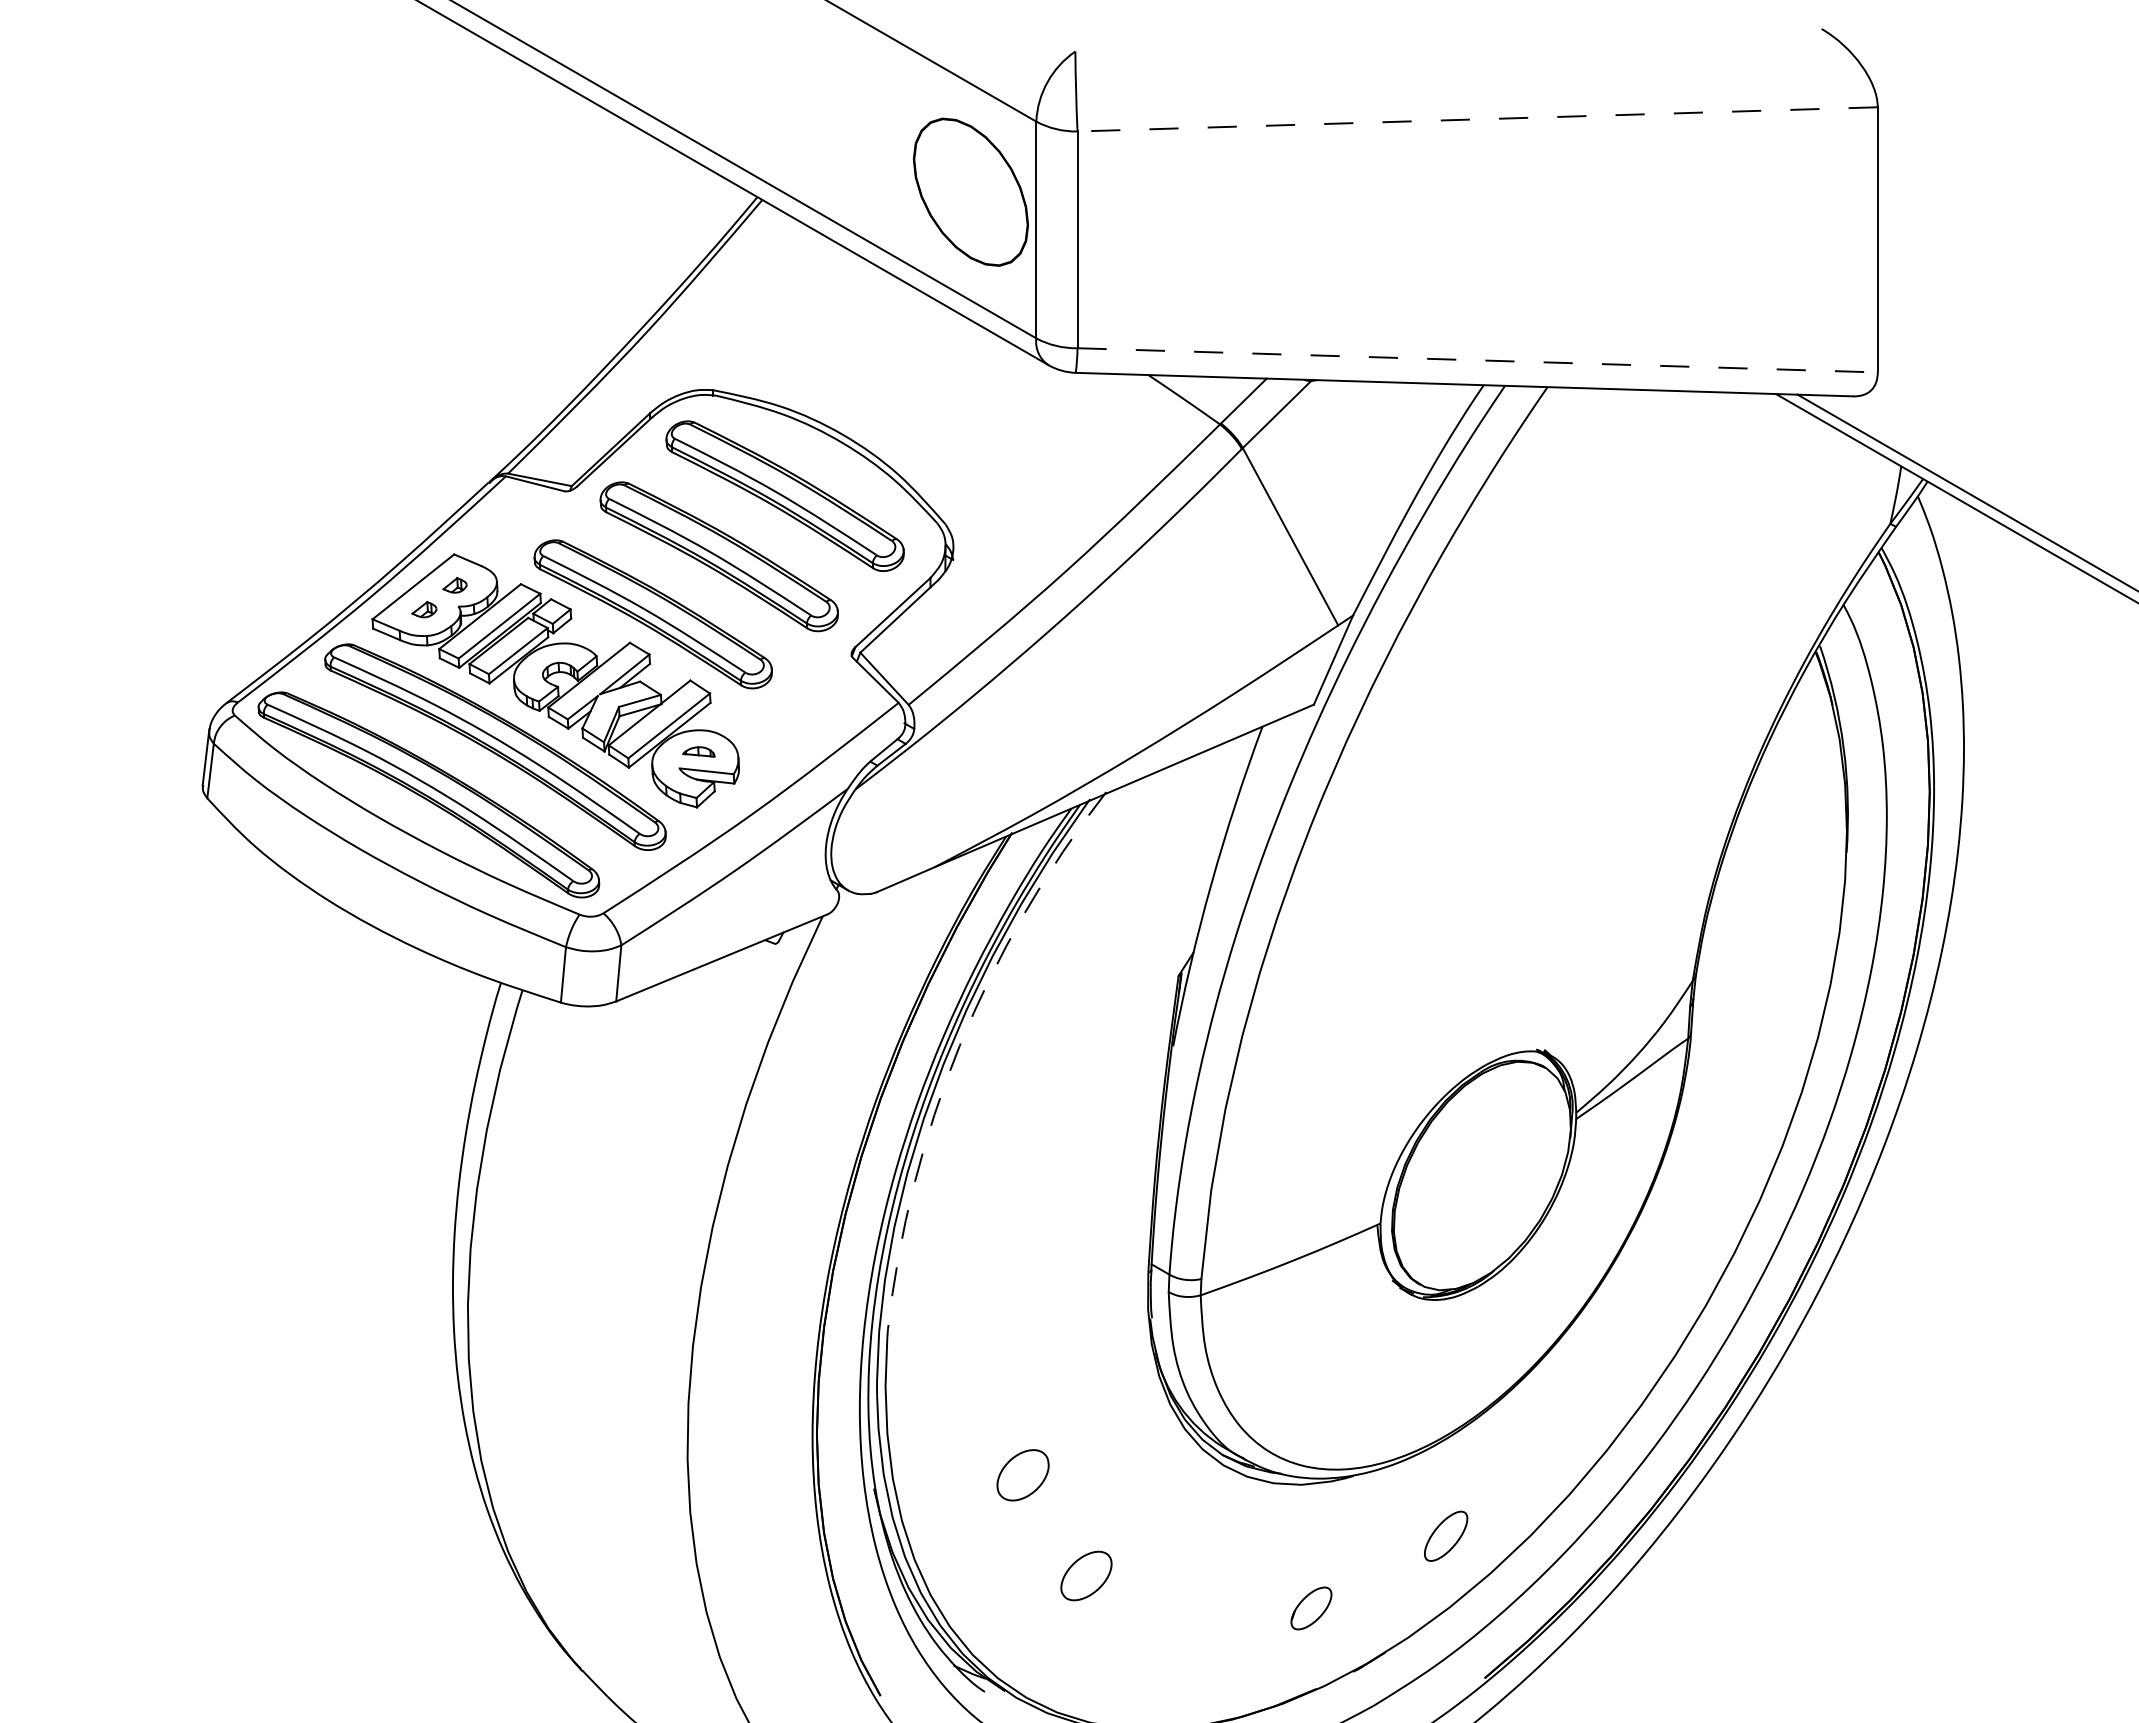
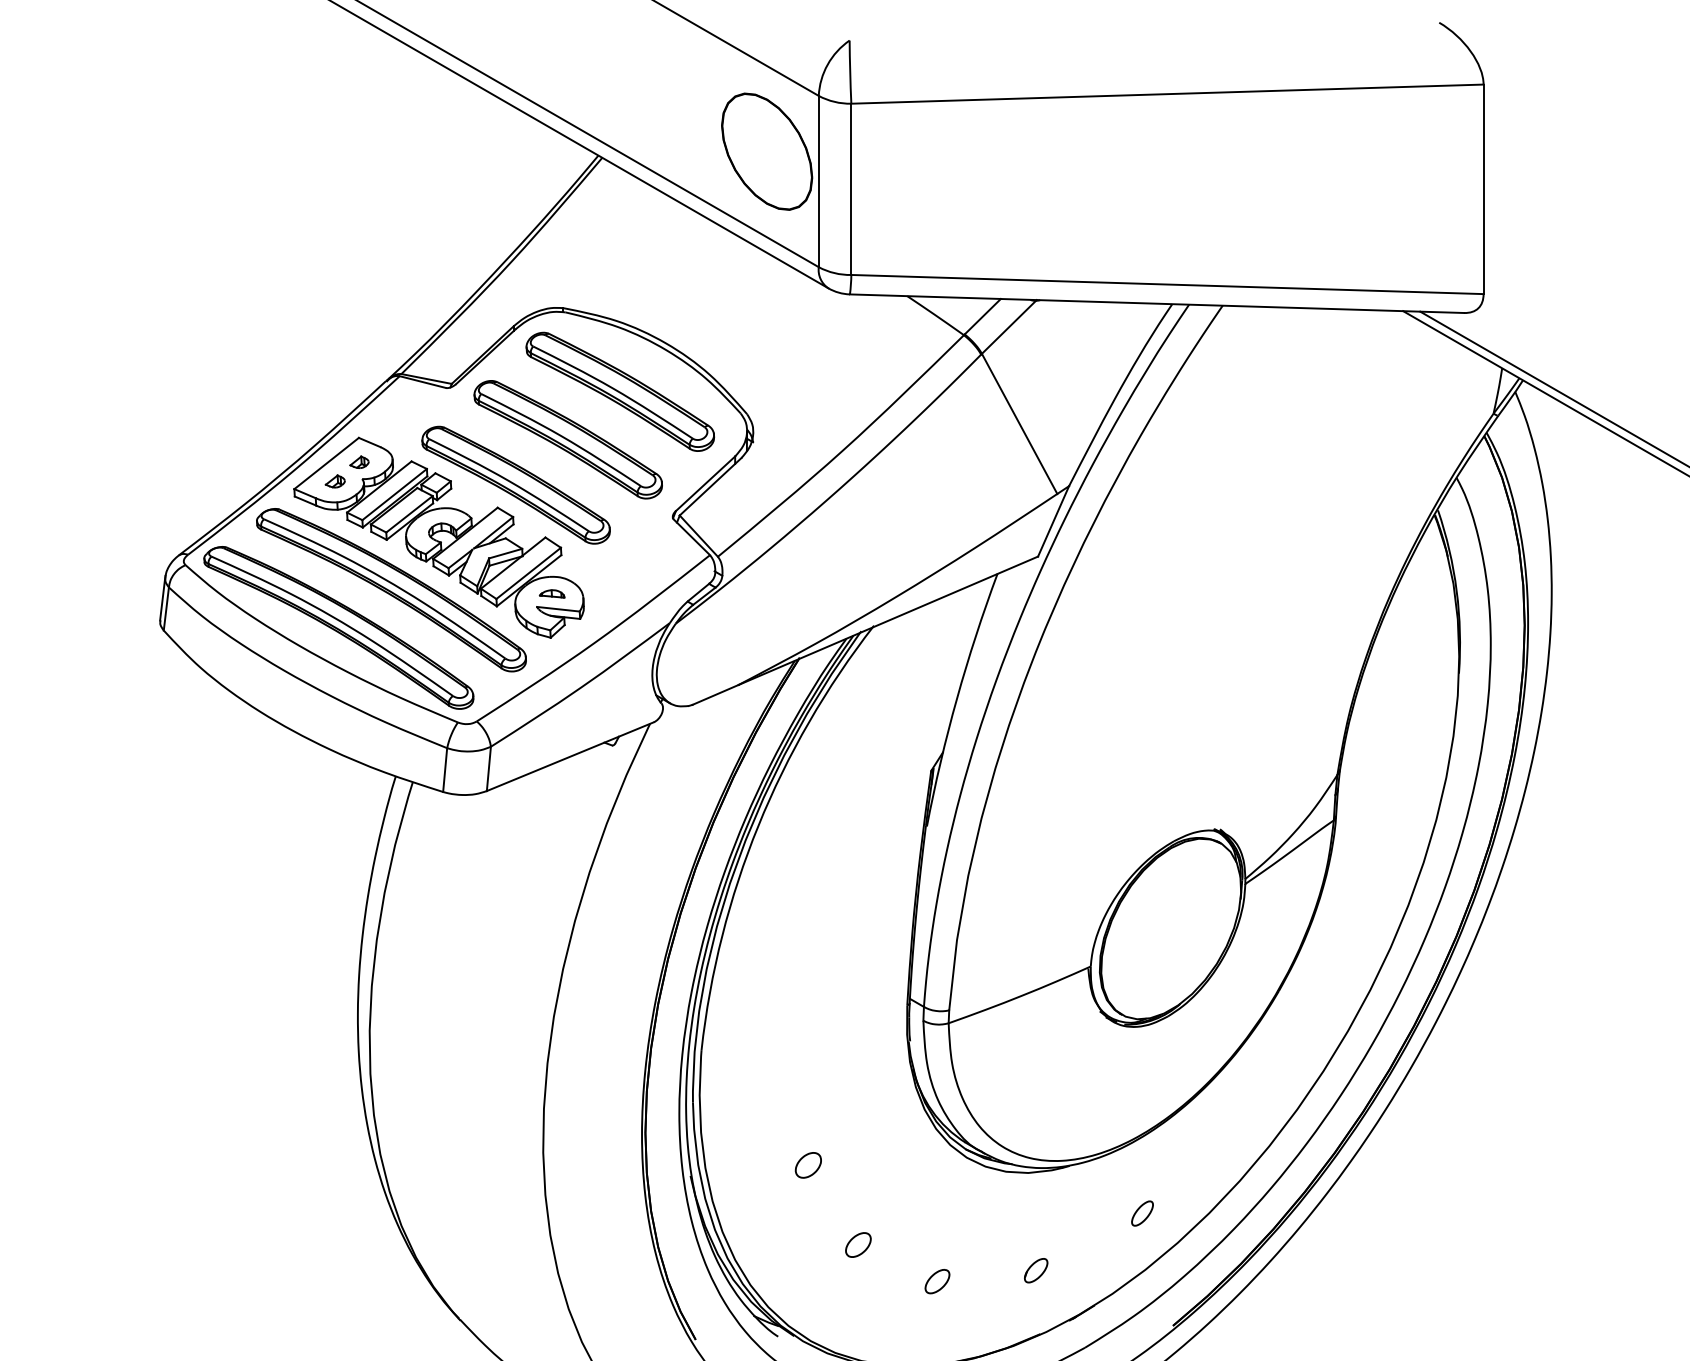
line: (1477, 119) -> (1167, 94), dashed -> solid
line: (1478, 360) -> (1168, 284), dashed -> solid
arc: (959, 1045) -> (758, 825), dashed -> solid
part: (1023, 1474) -> (808, 1164), size x0.62
part: (1445, 1535) -> (1142, 1213), size x0.62
part: (1086, 1575) -> (858, 1244), size x0.62
part: (1311, 1608) -> (1036, 1270), size x0.71
part: (1186, 1622) -> (937, 1281), added

